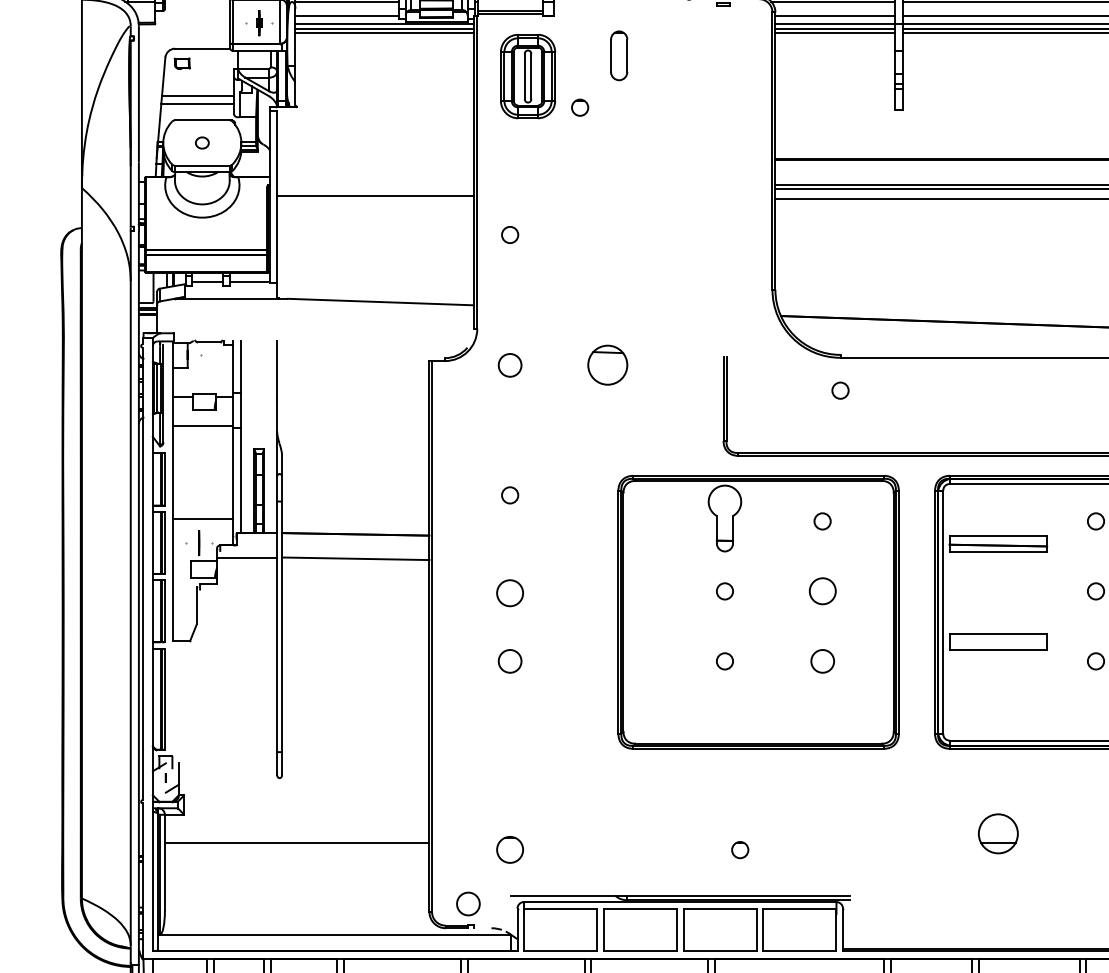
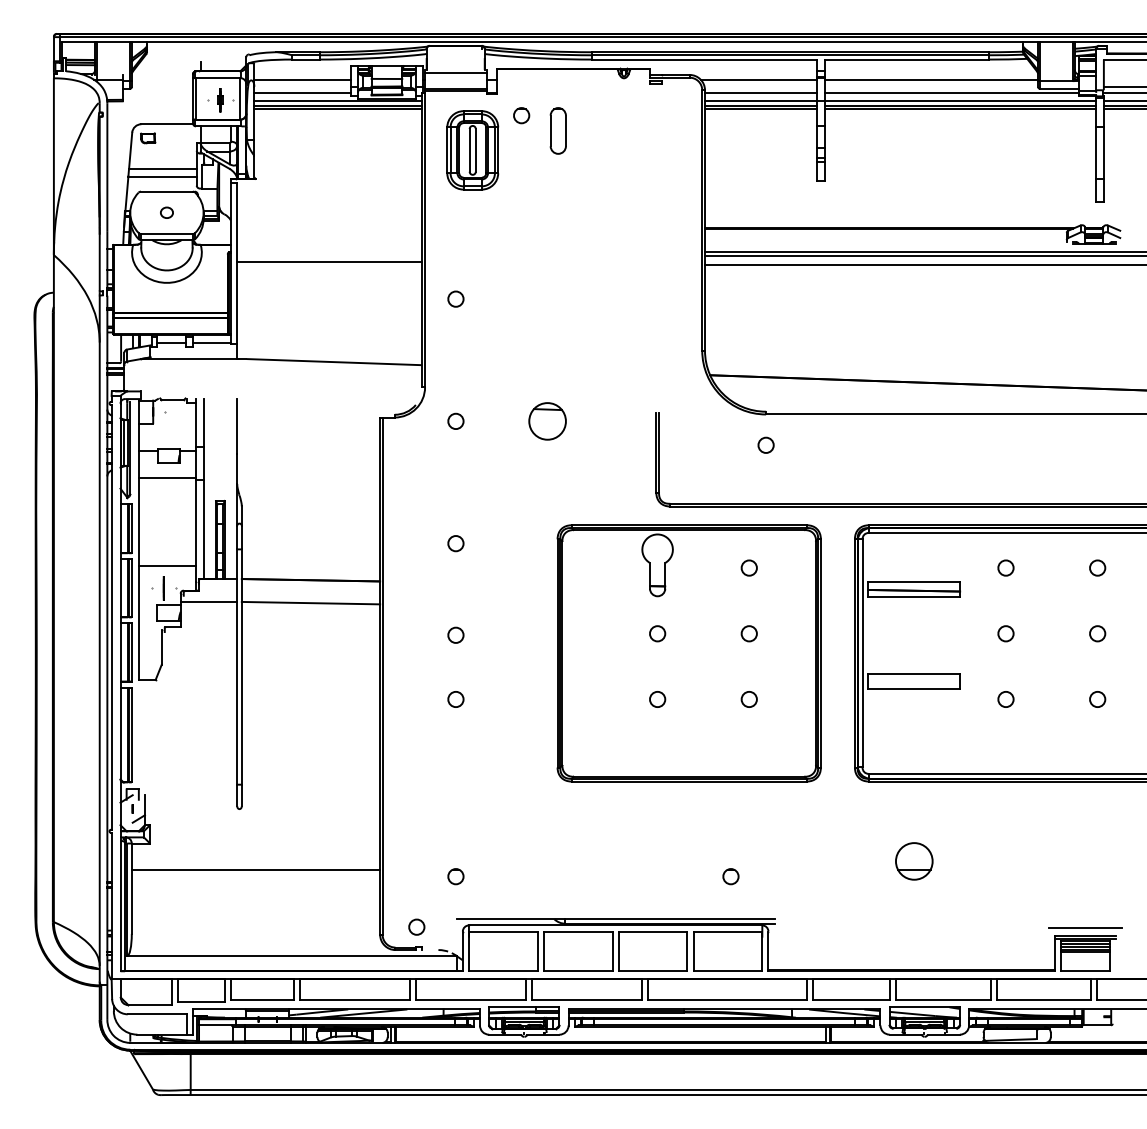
circle: (579, 107) -> (521, 115), moved
circle: (509, 364) -> (455, 420), size x0.71
circle: (821, 591) -> (748, 633), size x0.62
circle: (509, 592) -> (455, 634), size x0.62
circle: (509, 661) -> (455, 699), size x0.71
circle: (821, 661) -> (748, 699), size x0.71
circle: (509, 849) -> (455, 876), size x0.62
circle: (739, 849) -> (730, 876), moved
circle: (468, 903) -> (416, 926), size x0.71

